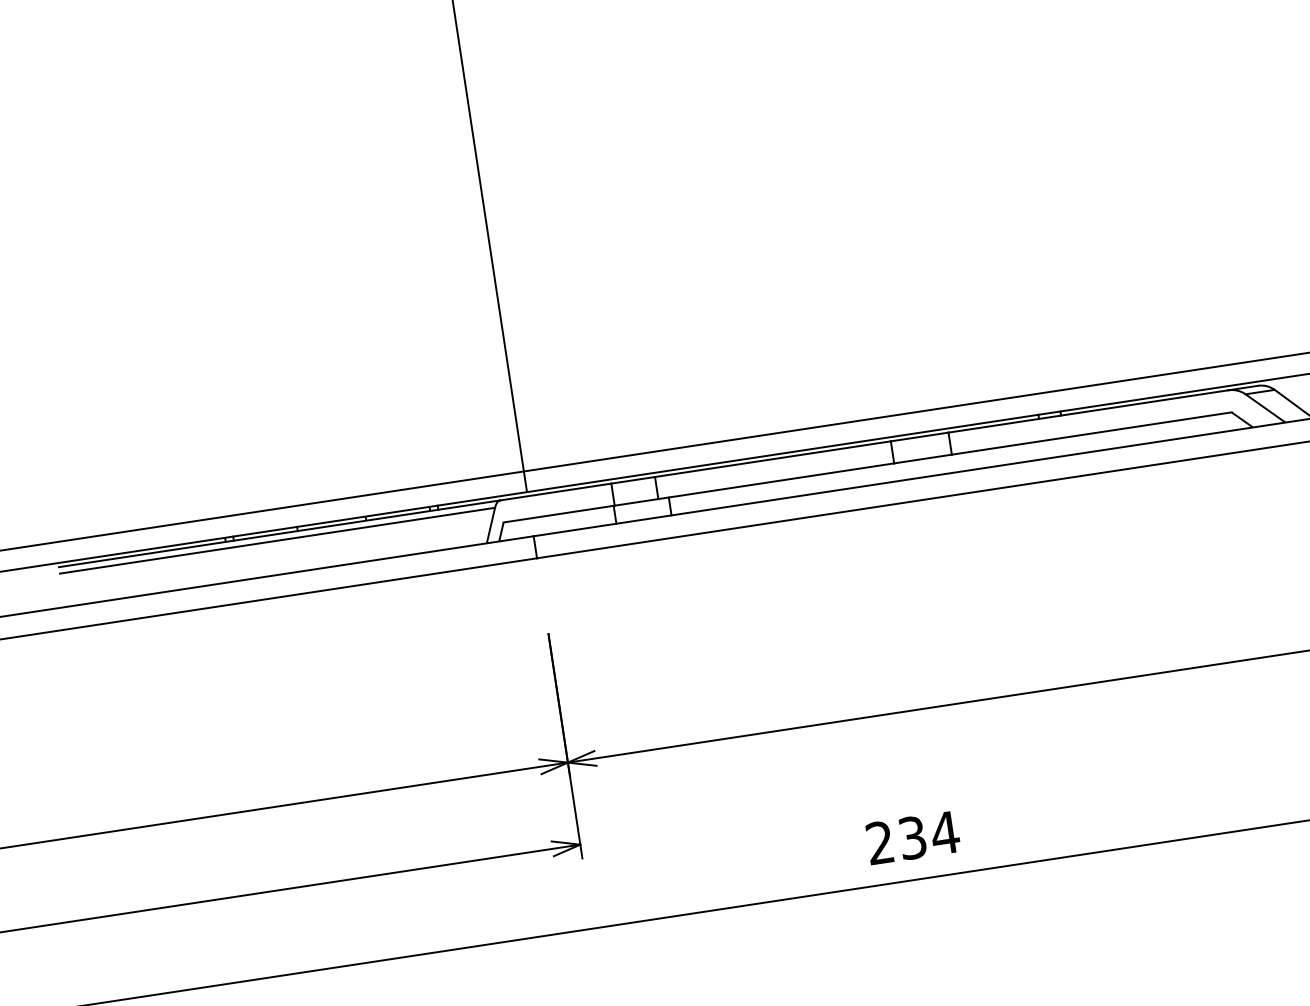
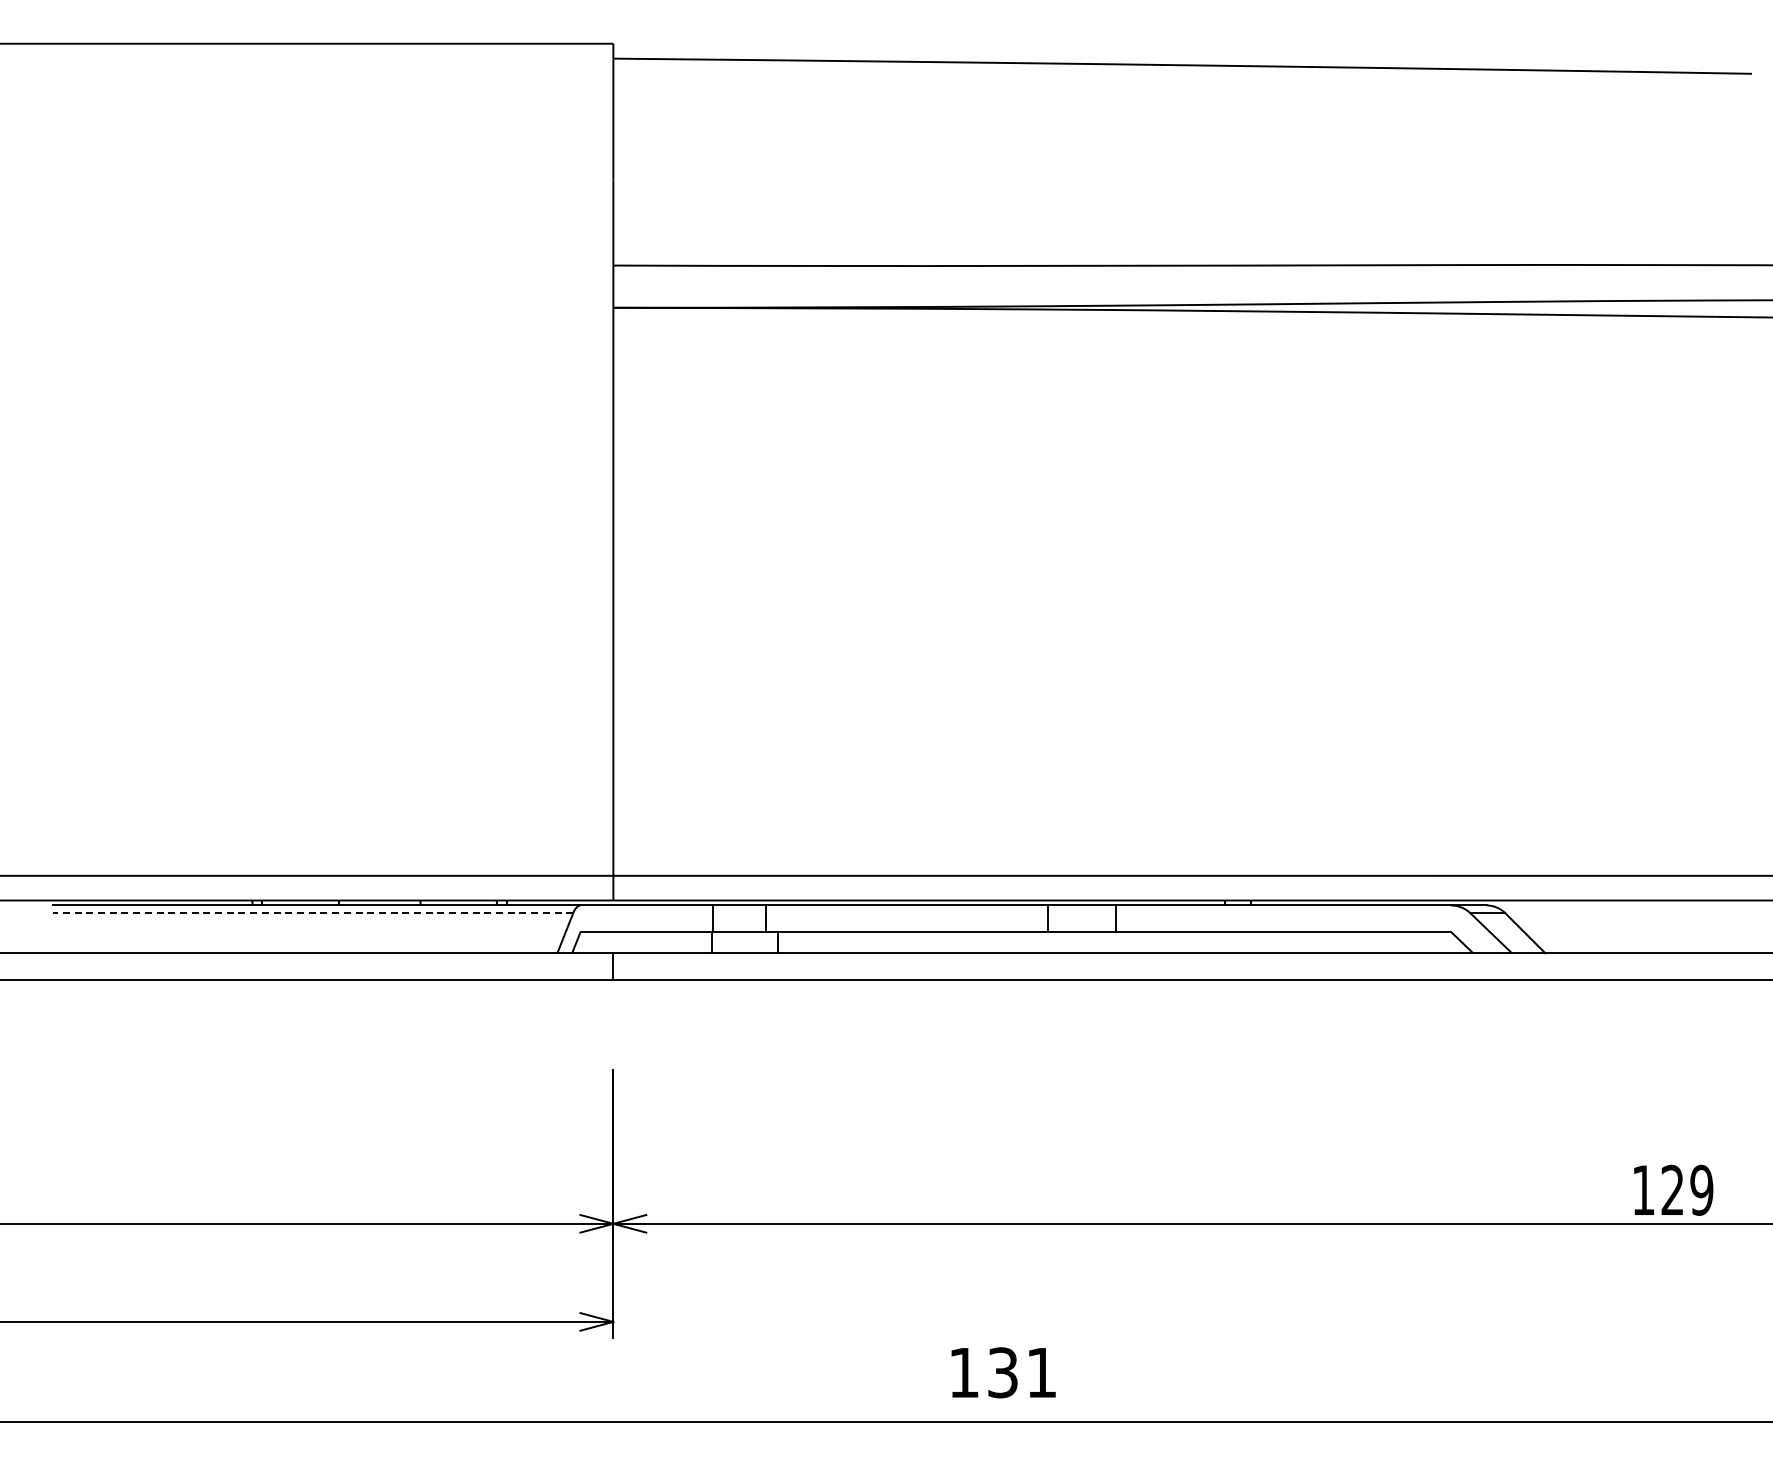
line: (276, 541) -> (312, 913), solid -> dashed
text: (913, 837) -> (1003, 1372), 234 -> 131

